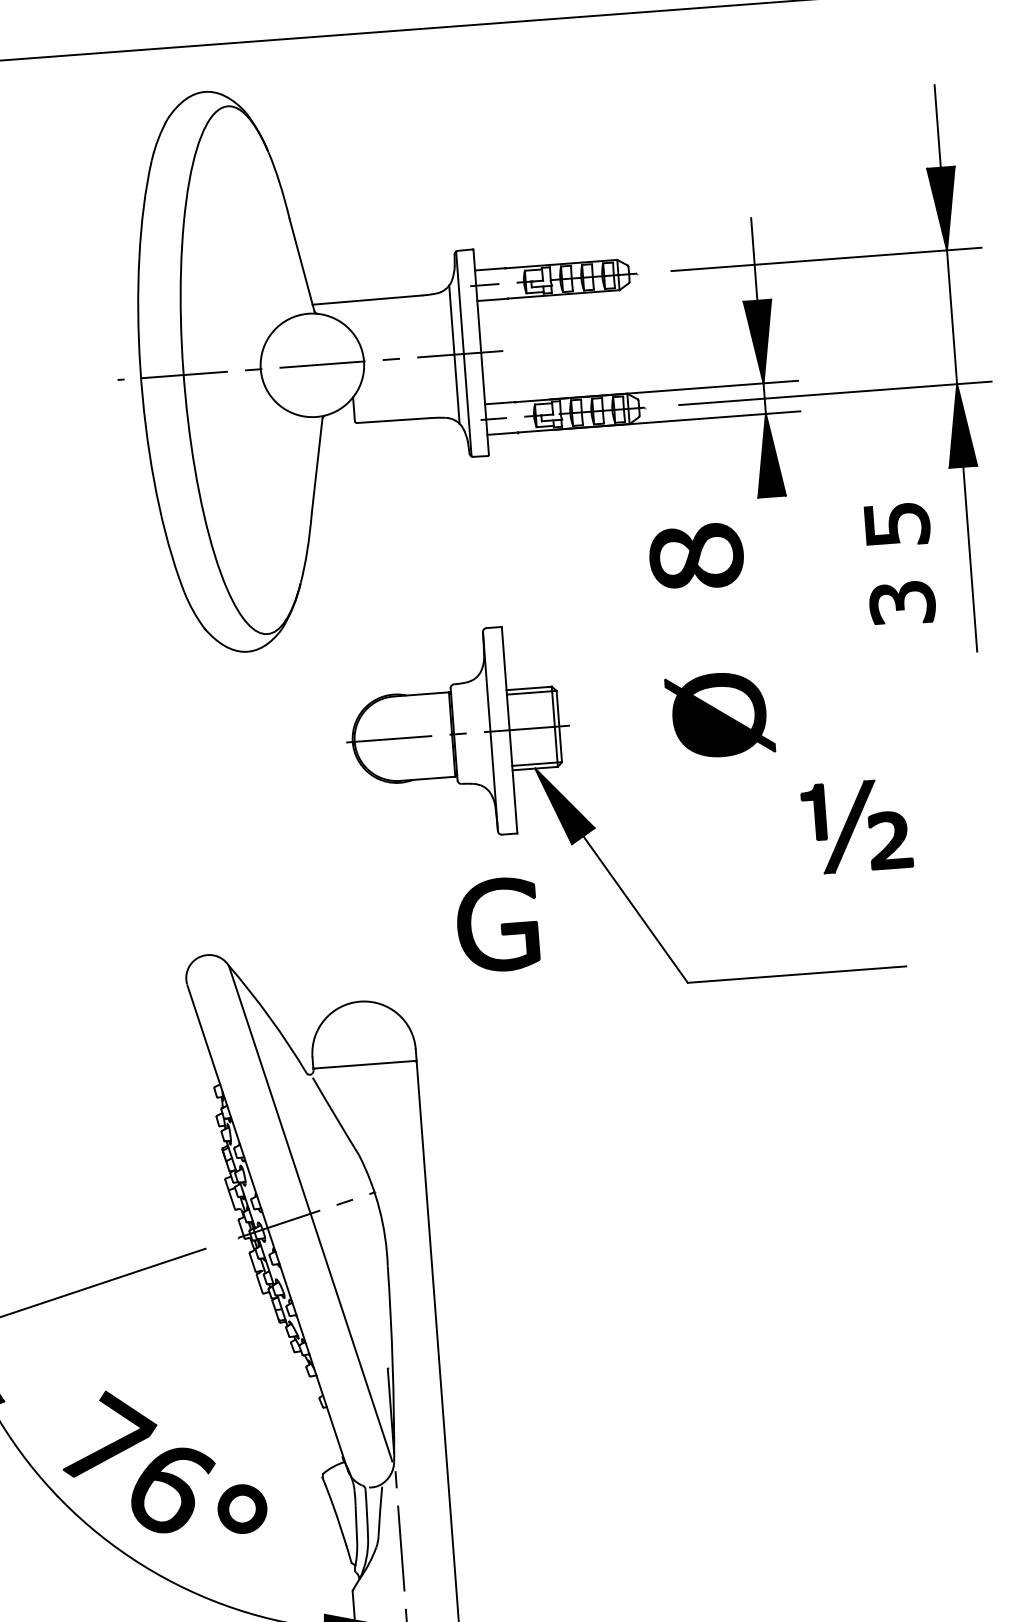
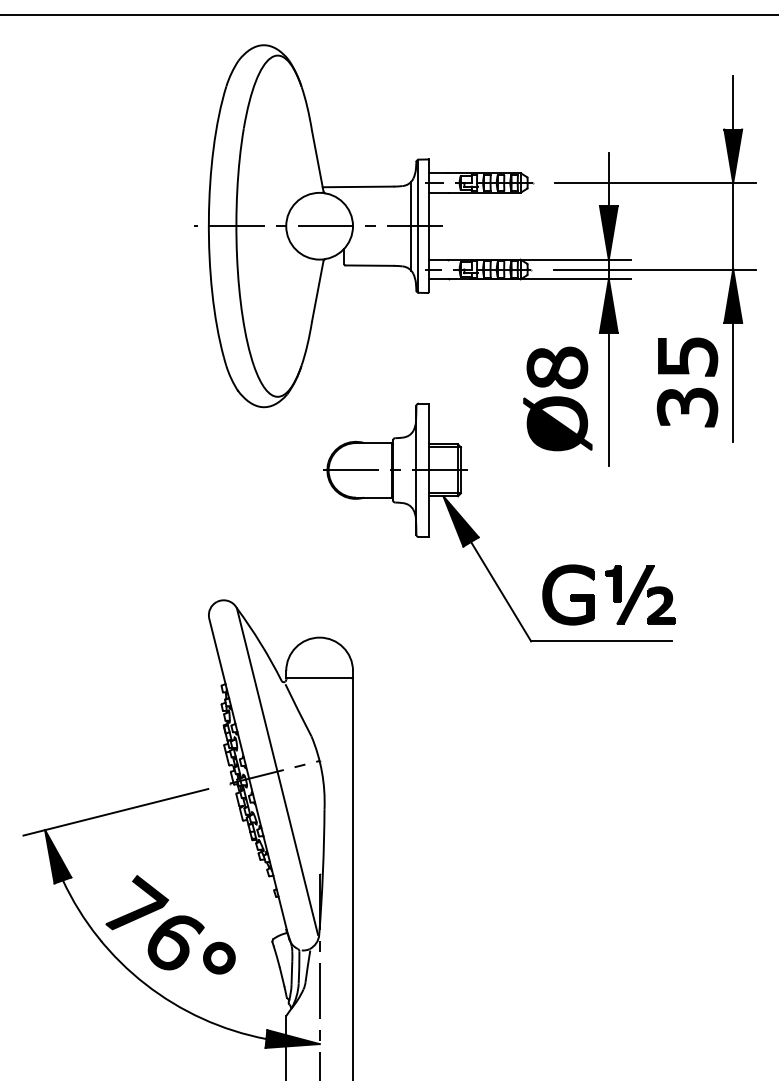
part: (898, 523) -> (688, 356), size x1.43
line: (779, 599) -> (608, 399), added
part: (902, 602) -> (687, 407), size x1.43
part: (719, 714) -> (557, 423), moved
part: (856, 825) -> (640, 594), moved
part: (497, 924) -> (568, 594), moved

